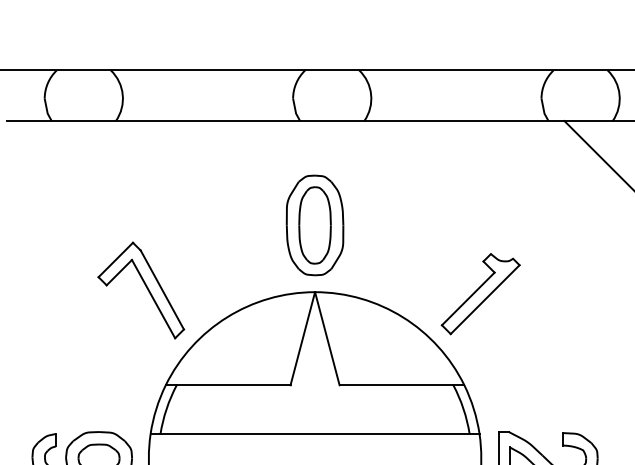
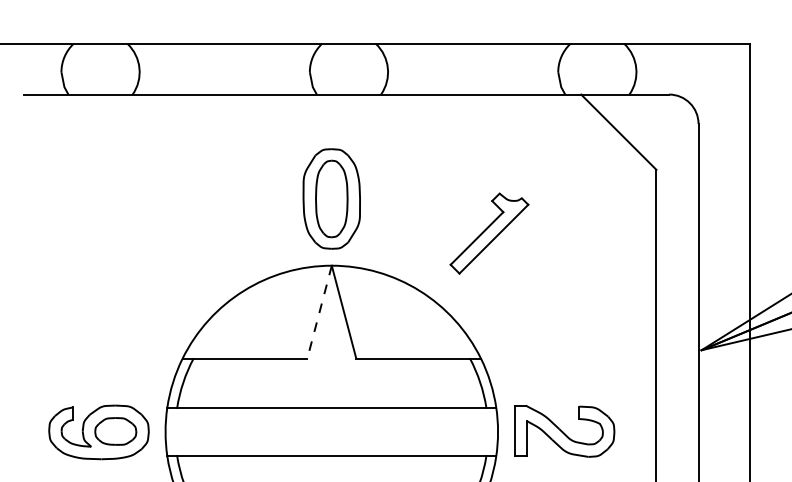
part: (140, 289) -> (157, 263), removed
part: (480, 293) -> (489, 233), moved
line: (302, 338) -> (319, 312), solid -> dashed

